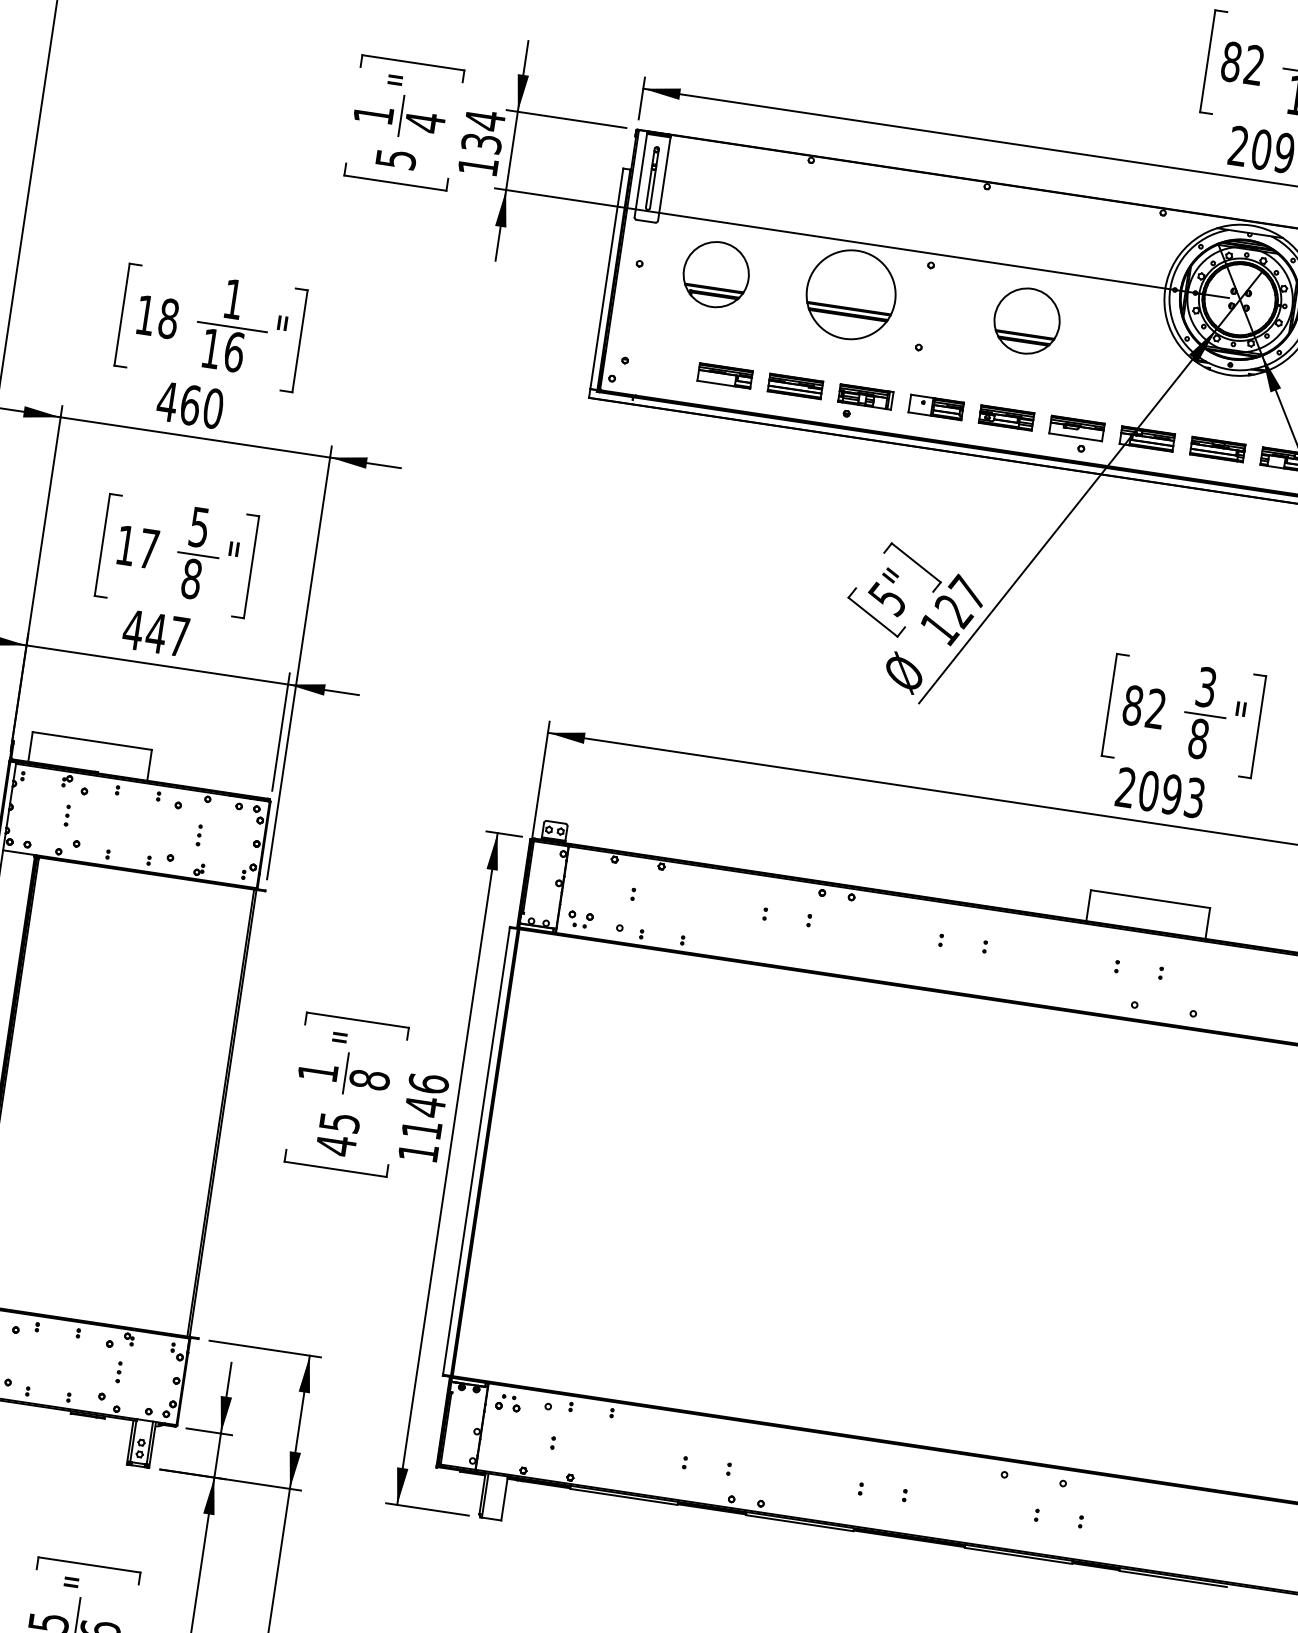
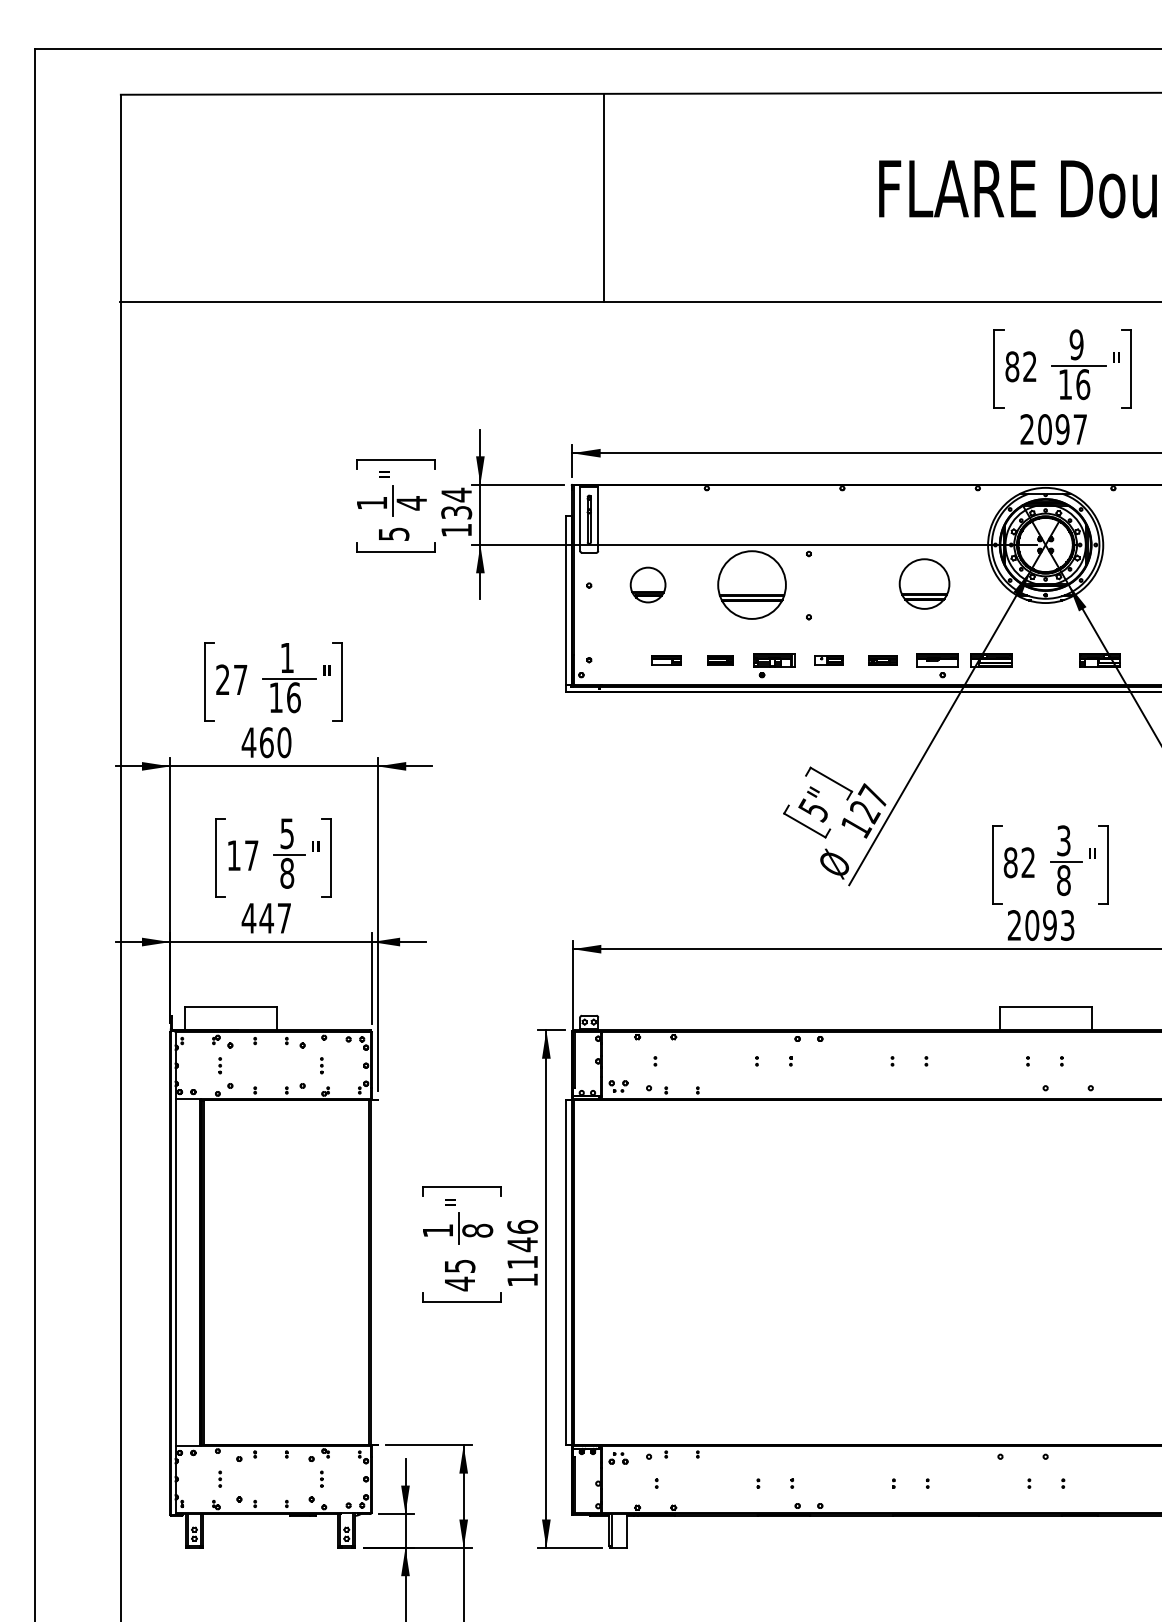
part: (715, 273) -> (647, 584), size x0.7
text: (156, 316) -> (231, 679), 18 -> 27
part: (1027, 320) -> (924, 583), moved
part: (725, 376) -> (666, 660), size x0.7
part: (795, 386) -> (720, 660), size x0.6
part: (935, 407) -> (828, 660), size x0.7
part: (1005, 418) -> (882, 660), size x0.7
part: (1217, 449) -> (1045, 660), removed

